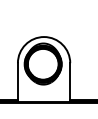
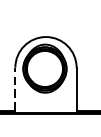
line: (17, 80) -> (14, 87), solid -> dashed

